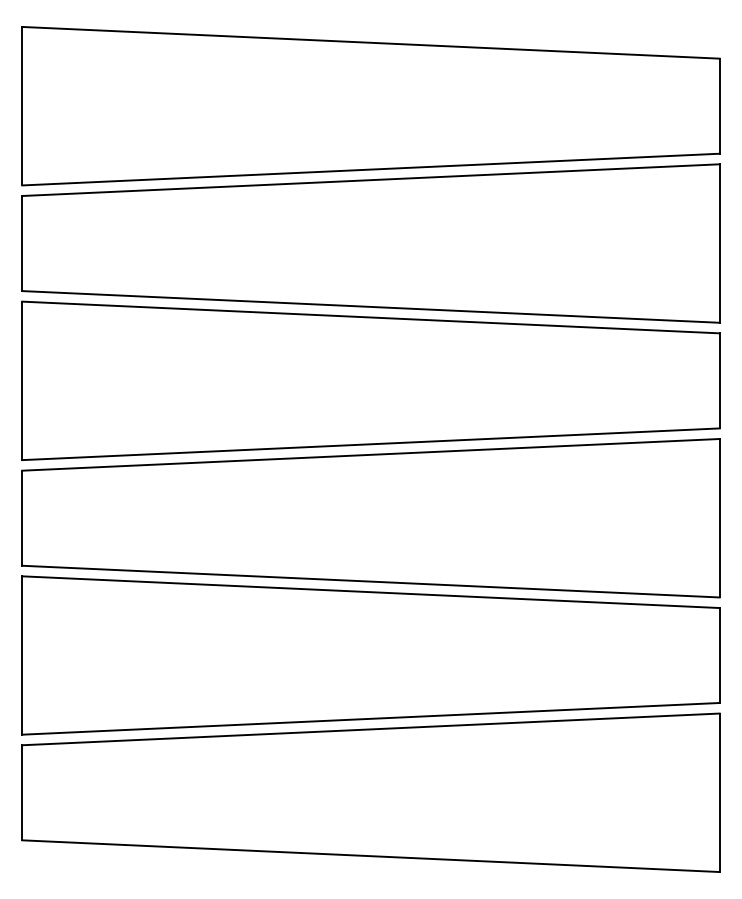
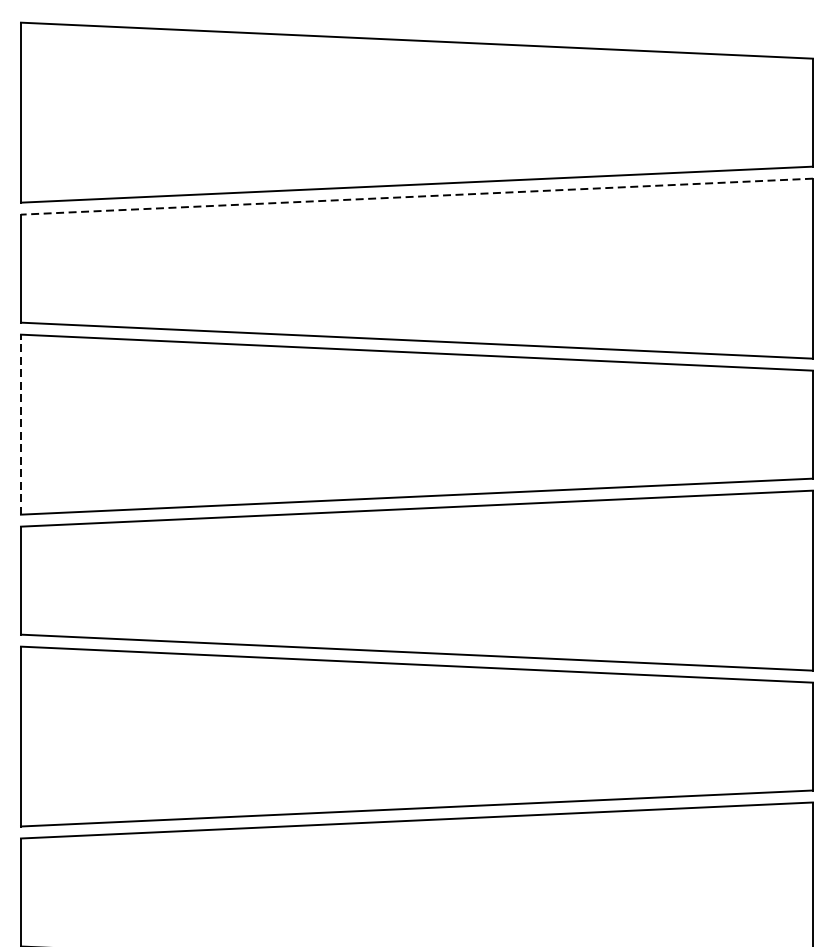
line: (370, 180) -> (416, 197), solid -> dashed
line: (22, 380) -> (21, 424), solid -> dashed

